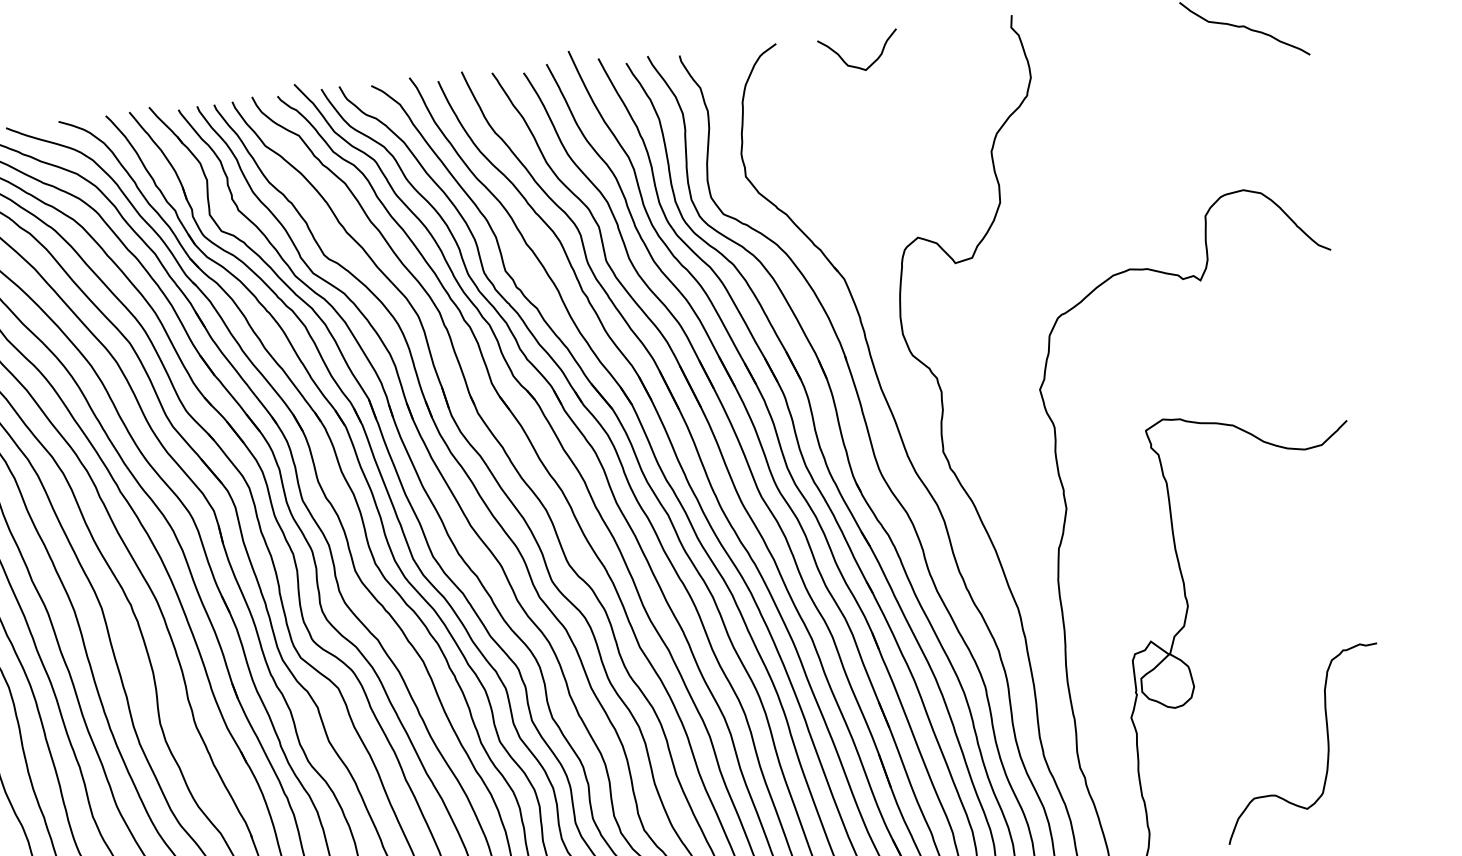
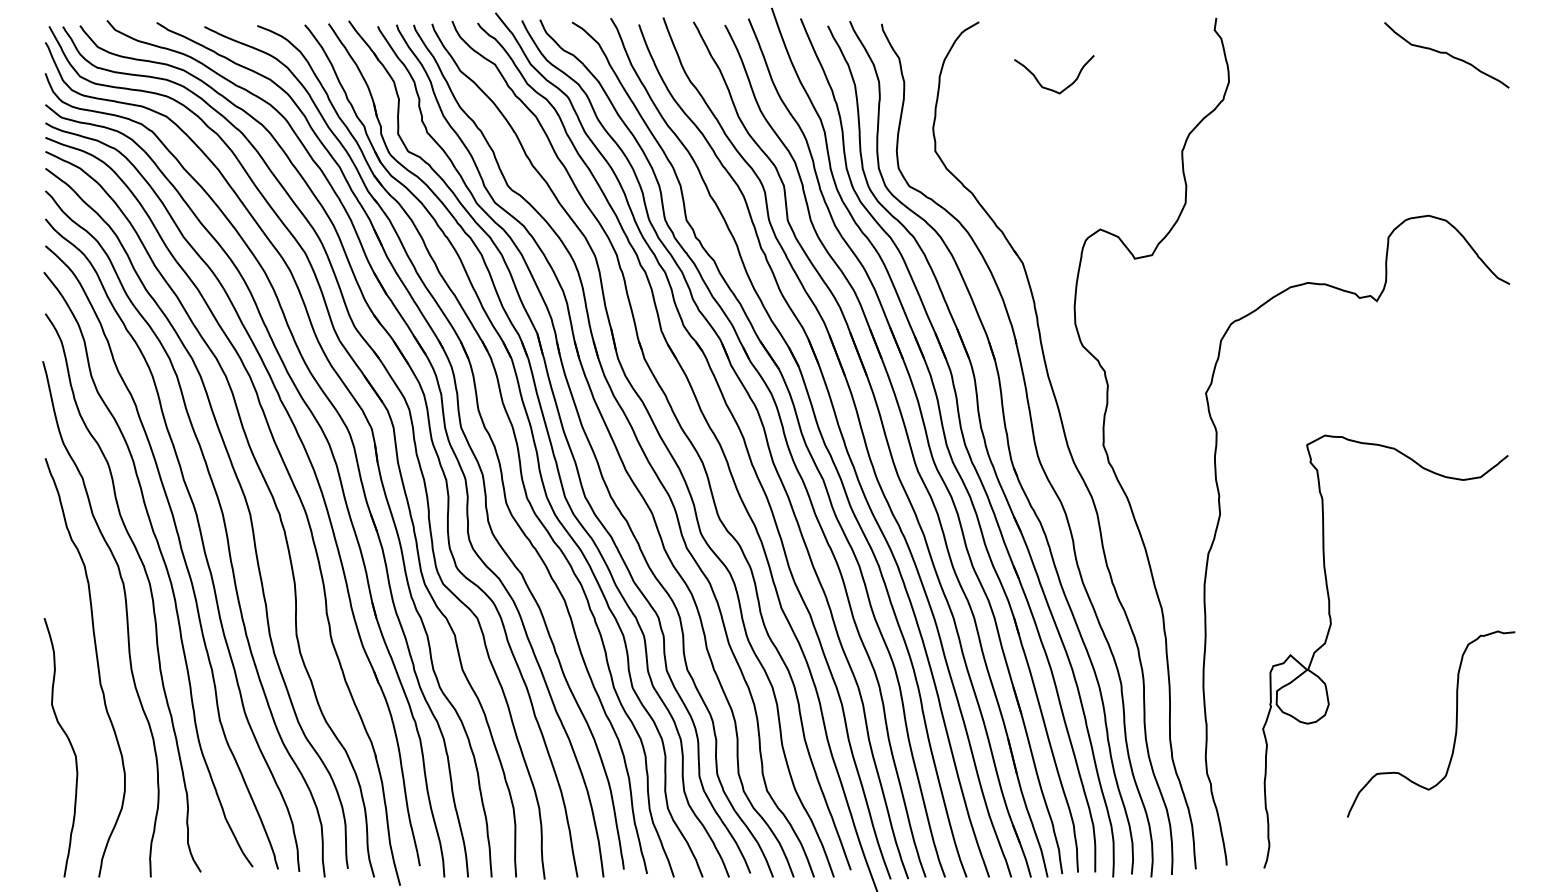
curve: (856, 66) -> (1050, 88), moved
curve: (1327, 740) -> (1455, 723), moved

